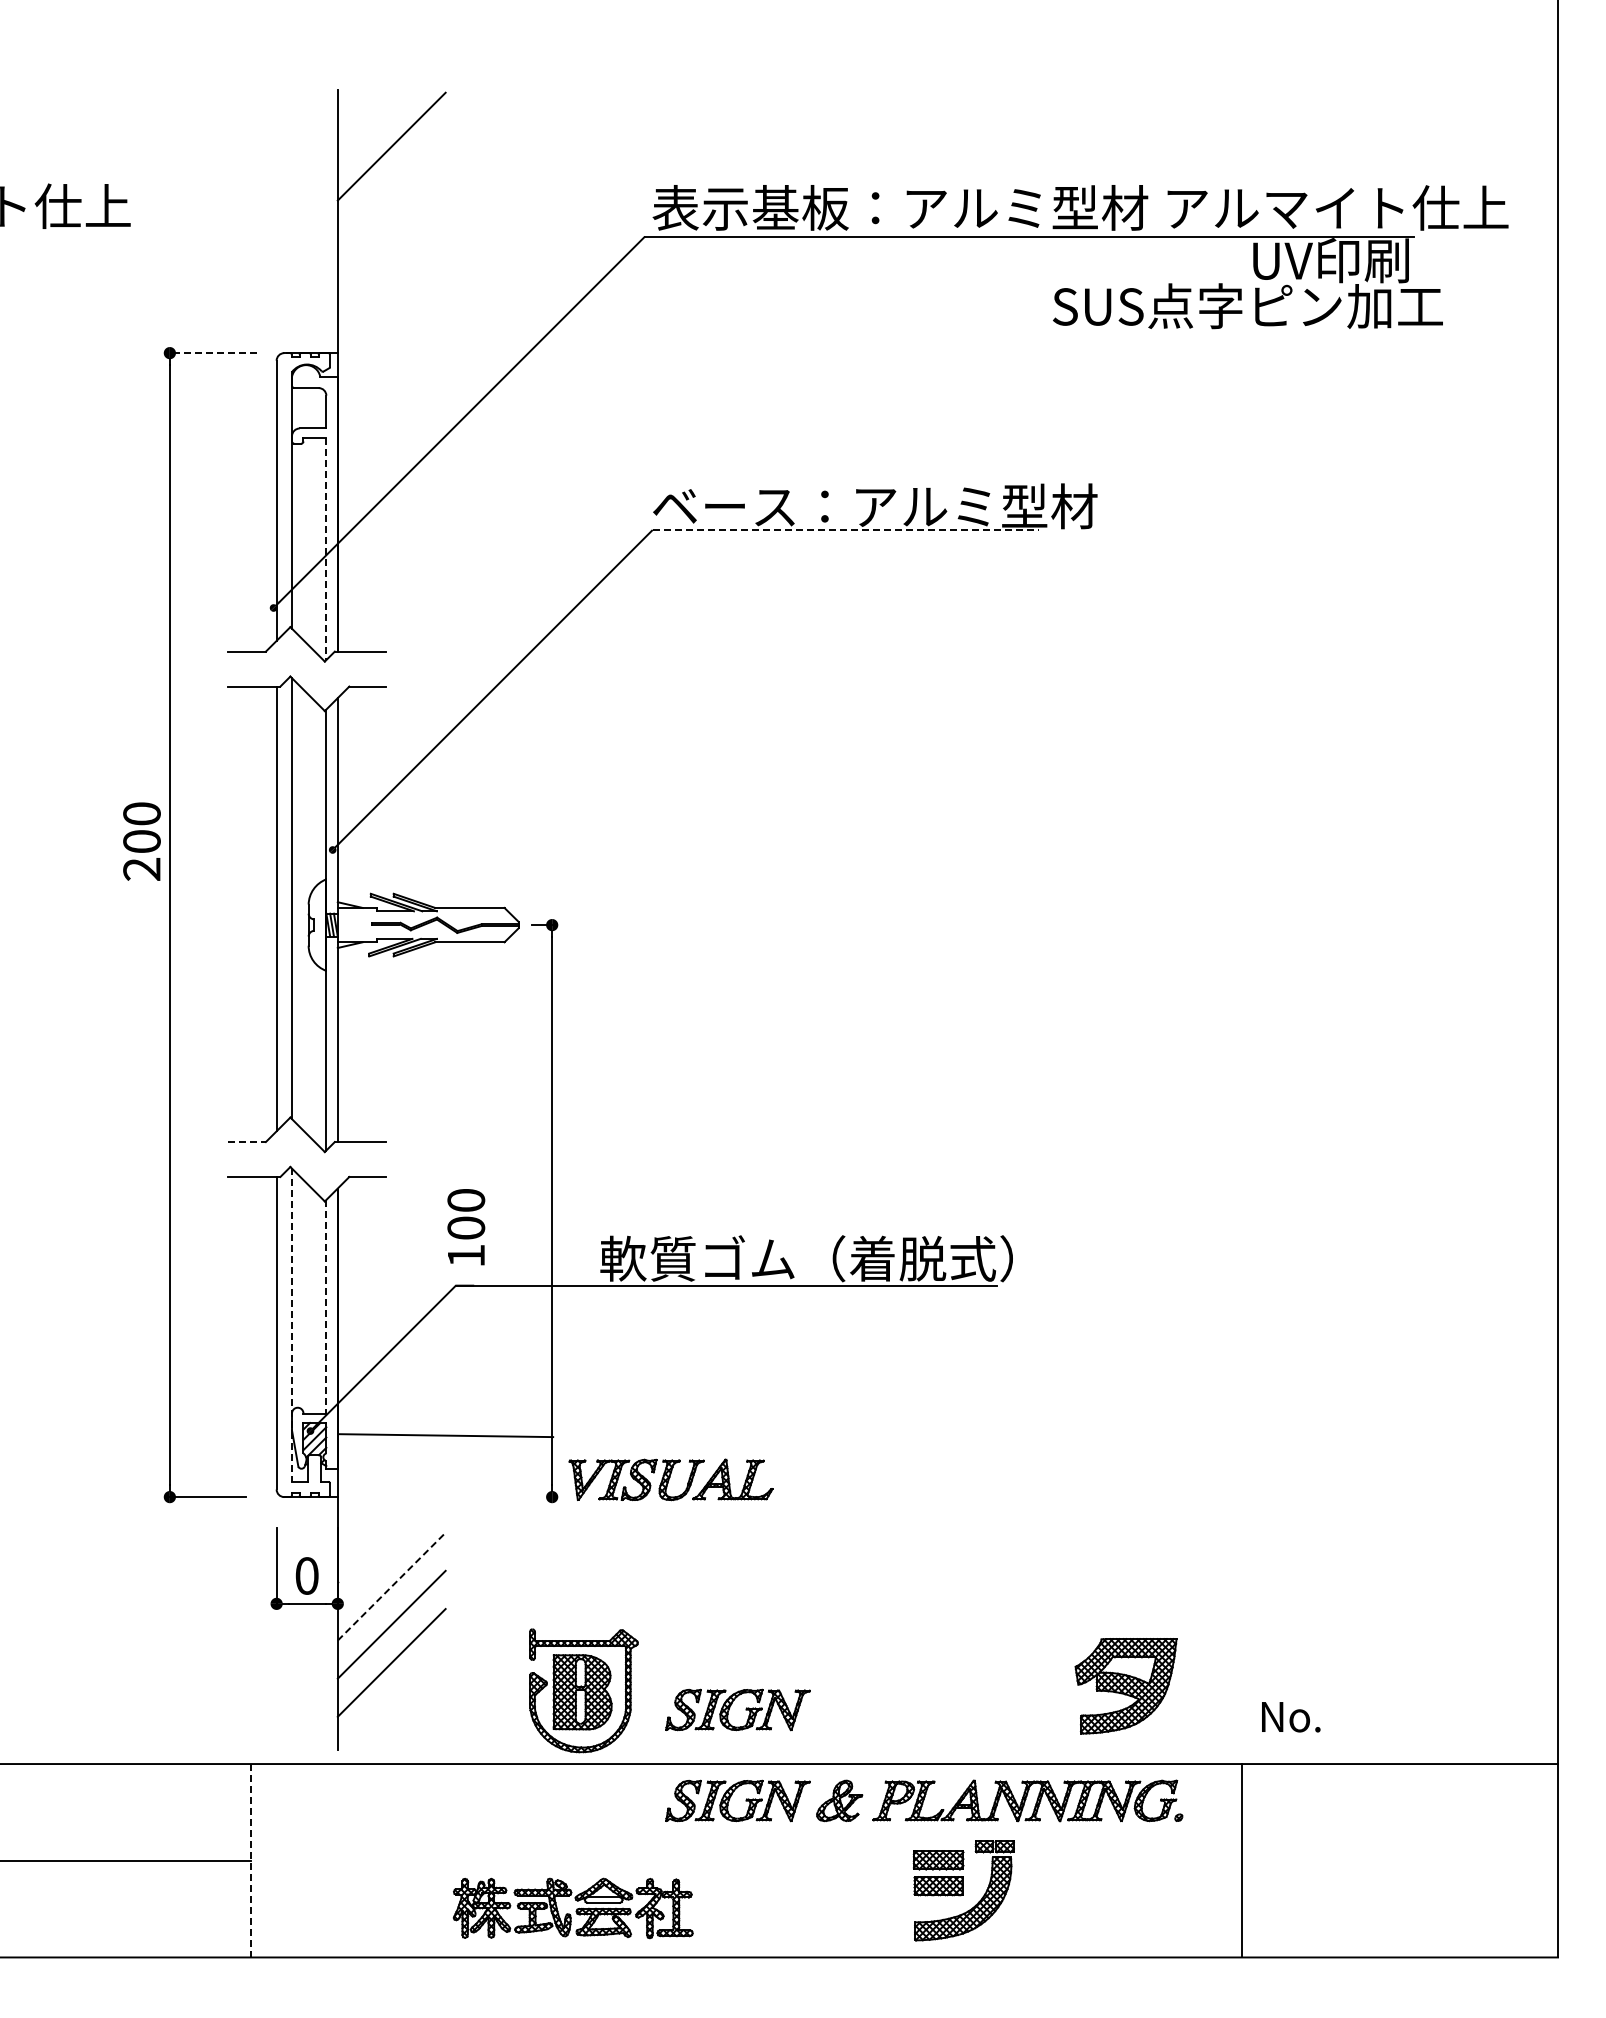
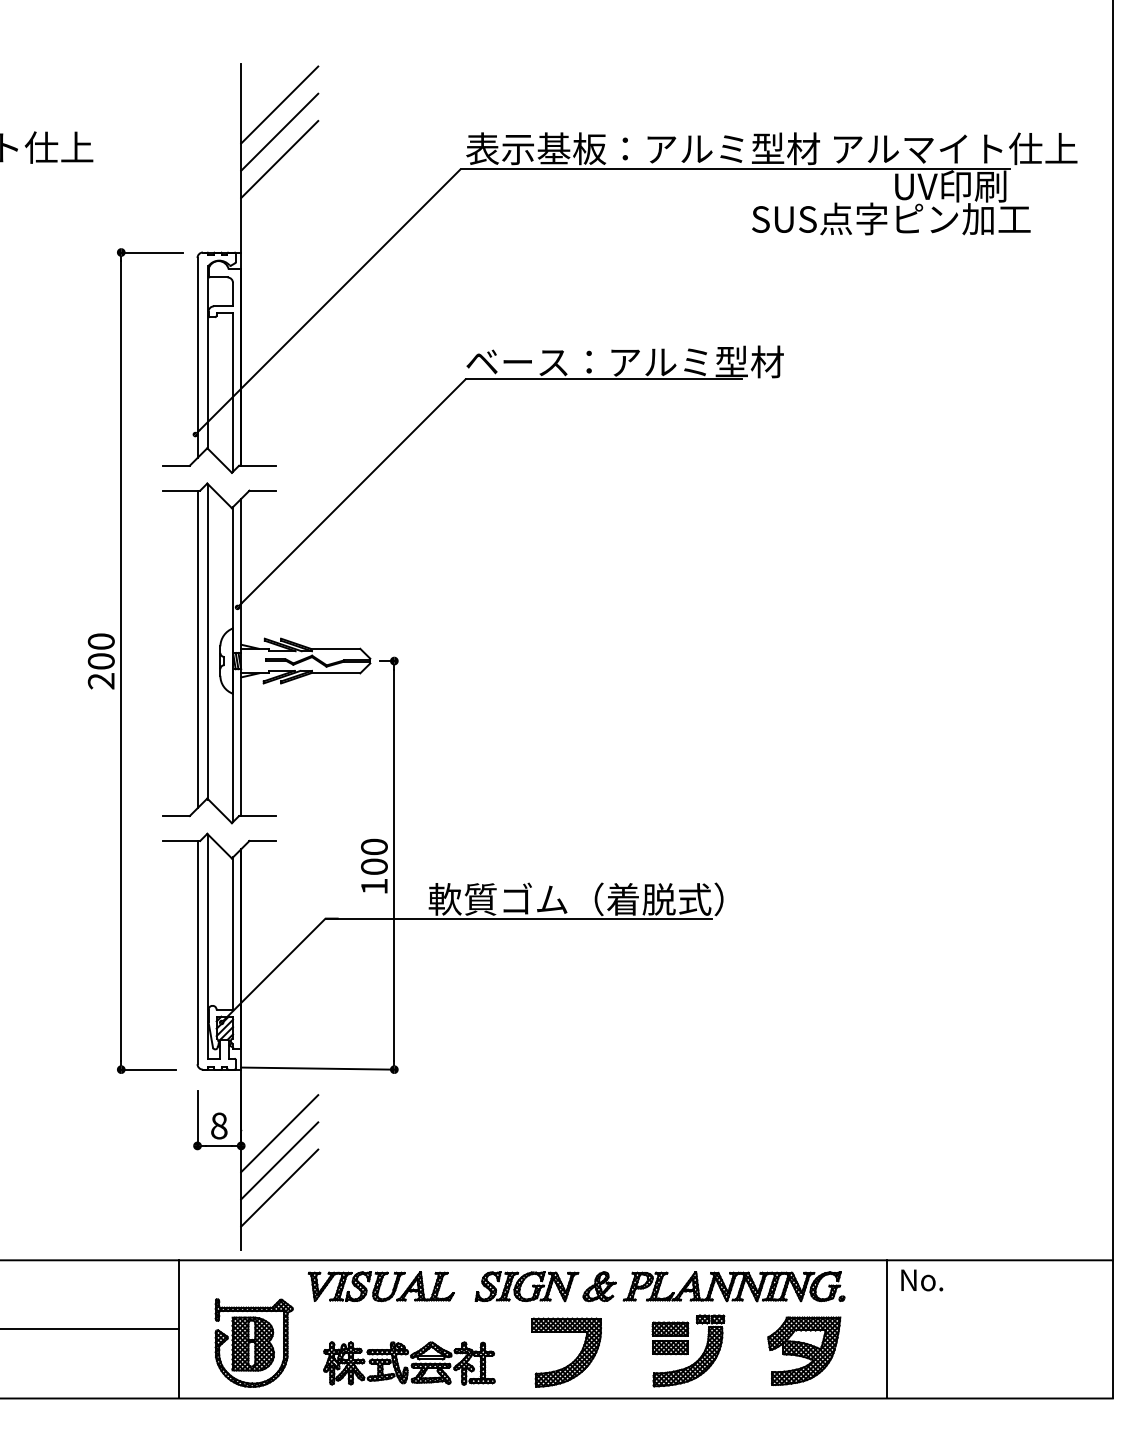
line: (391, 184) -> (279, 132), added
line: (391, 222) -> (279, 159), added
line: (212, 353) -> (151, 252), dashed -> solid
line: (845, 530) -> (603, 379), dashed -> solid
line: (326, 549) -> (233, 392), dashed -> solid
text: (141, 841) -> (100, 661), moved
line: (247, 1142) -> (176, 816), dashed -> solid
text: (466, 1227) -> (374, 866), moved
line: (326, 1306) -> (233, 933), dashed -> solid
line: (291, 1325) -> (208, 947), dashed -> solid
line: (445, 1435) -> (317, 1068), moved
part: (670, 1479) -> (380, 1286), moved
text: (306, 1575) -> (218, 1125), 0 -> 8
line: (392, 1586) -> (280, 1133), dashed -> solid
part: (1125, 1686) -> (803, 1351), moved
part: (583, 1690) -> (253, 1342), moved
part: (732, 1704) -> (523, 1217), removed
text: (1291, 1717) -> (922, 1280), moved
line: (250, 1860) -> (178, 1329), dashed -> solid
part: (804, 1903) -> (574, 1359), added

